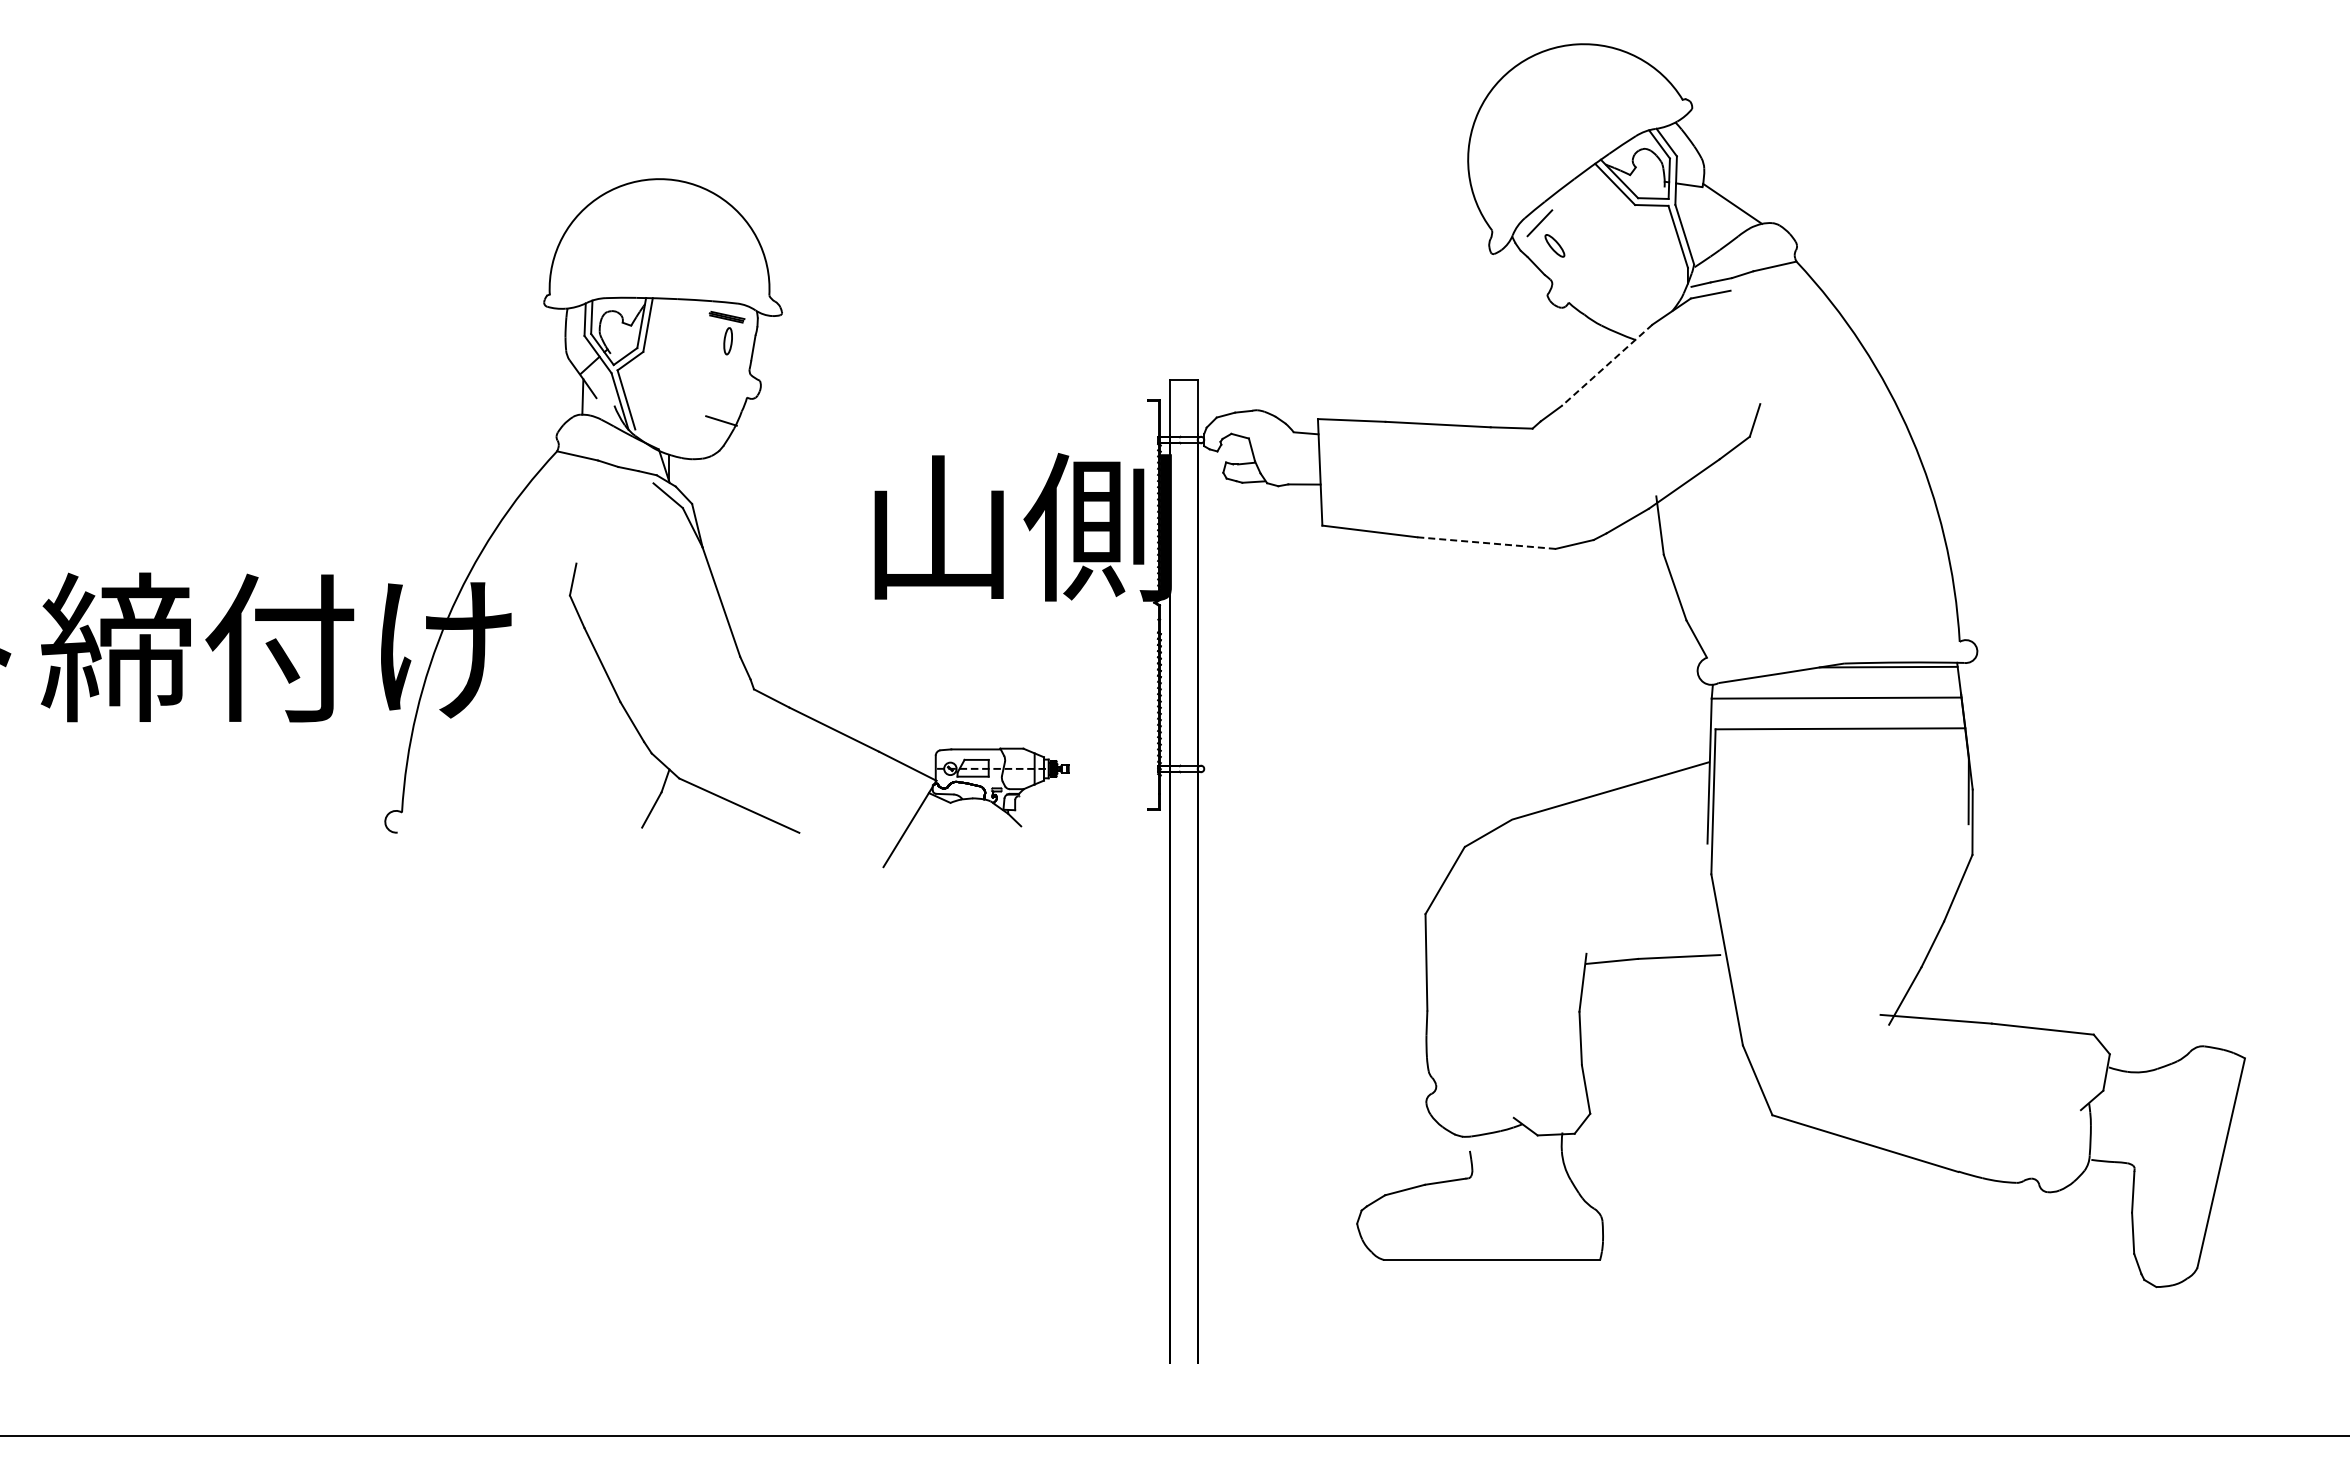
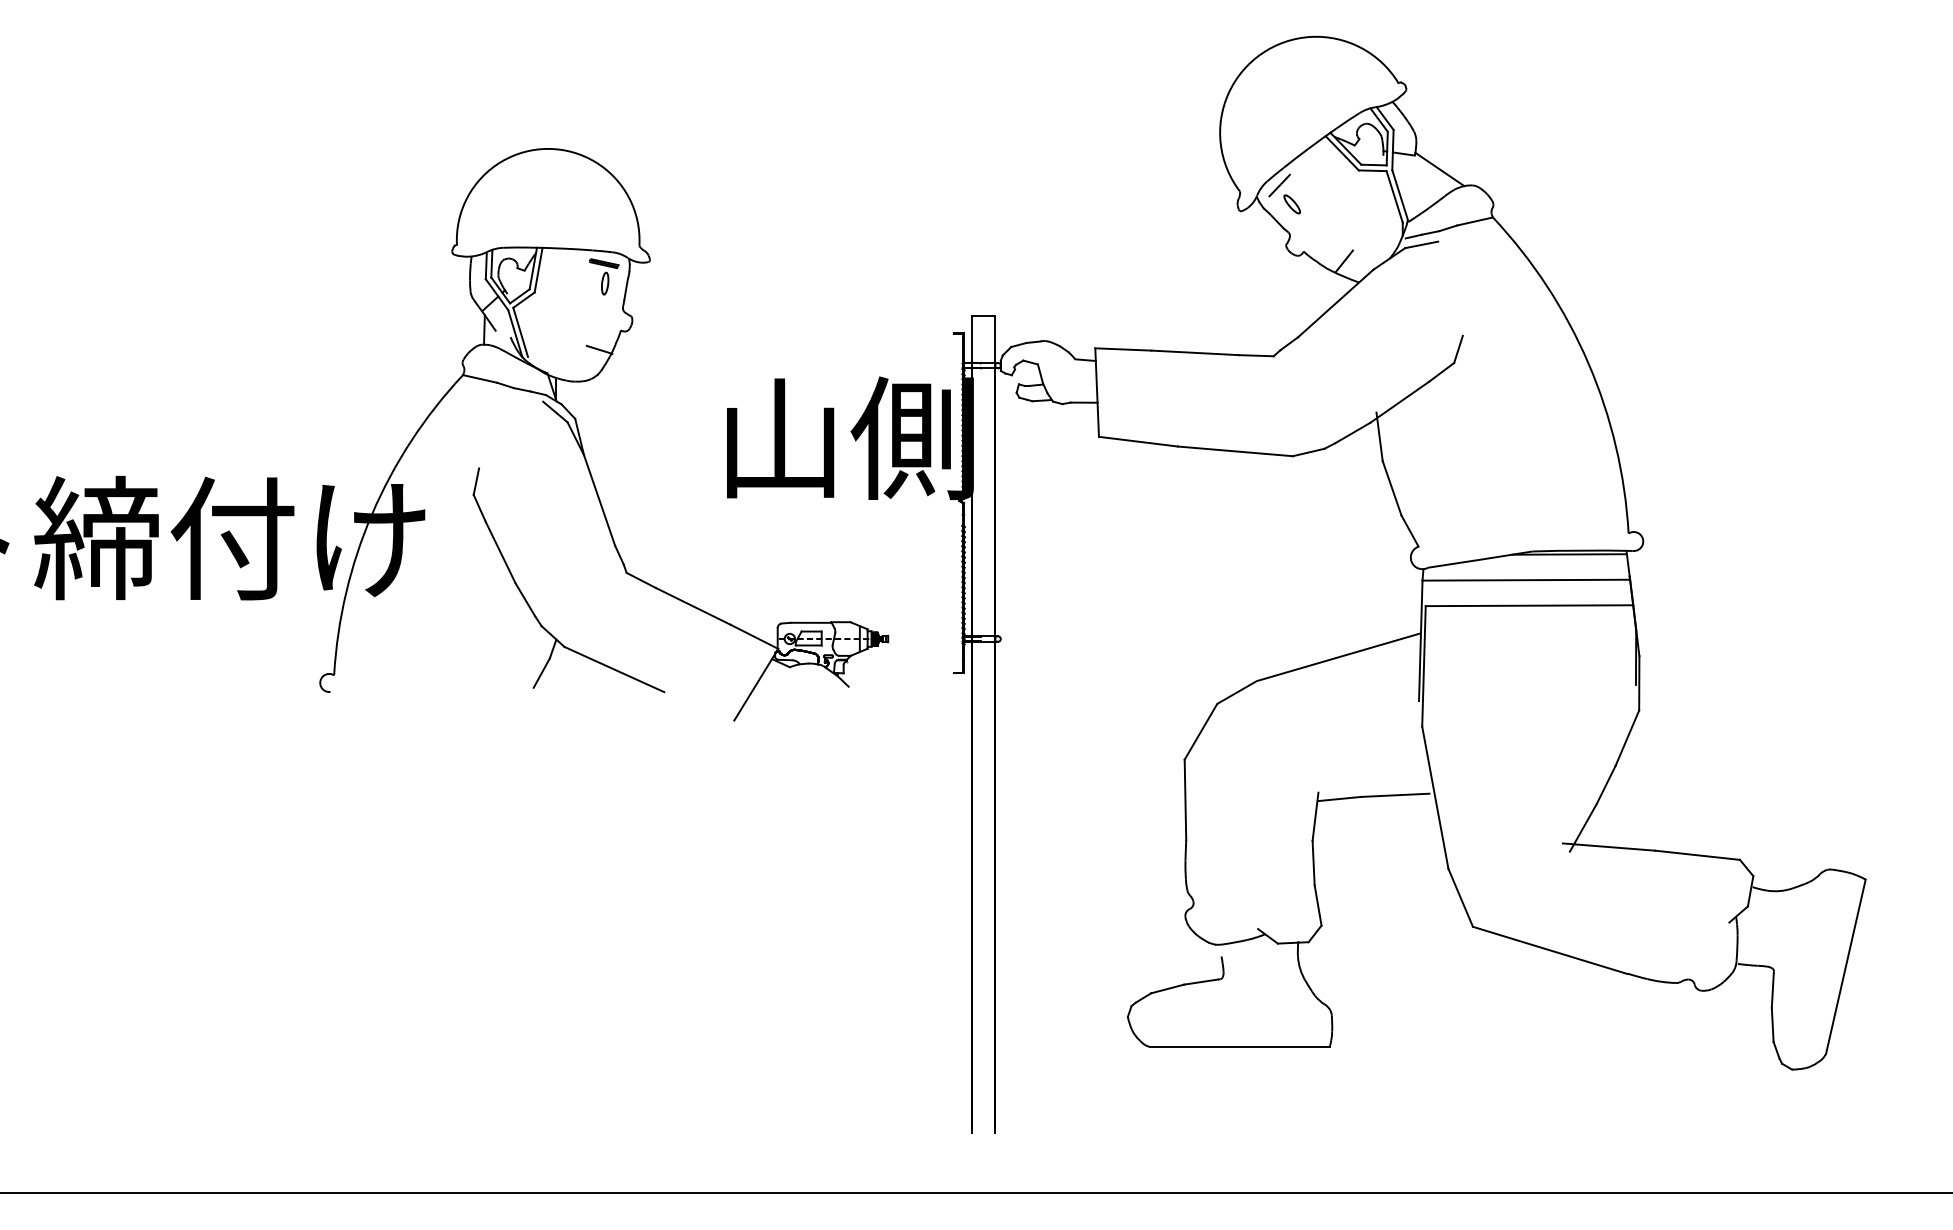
line: (1617, 314) -> (1344, 261), added
line: (1607, 365) -> (1335, 303), dashed -> solid
line: (1486, 543) -> (1235, 451), dashed -> solid

